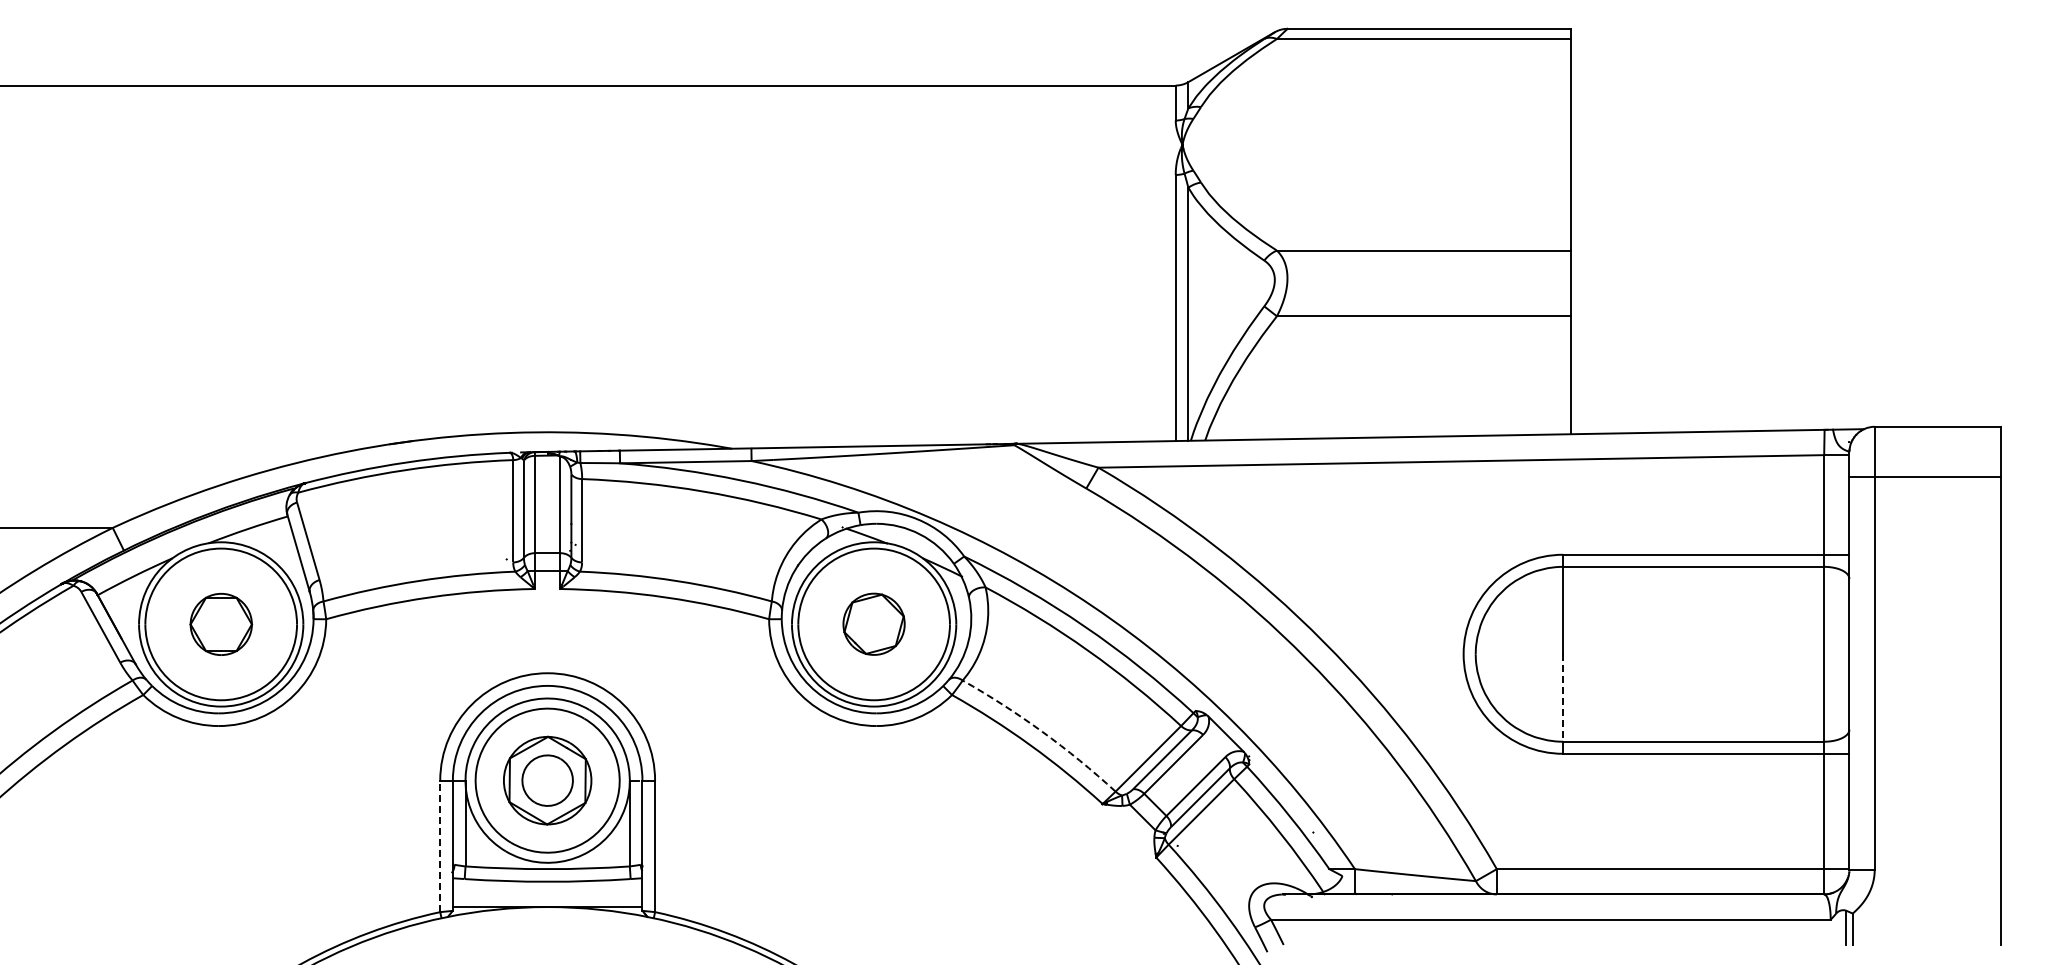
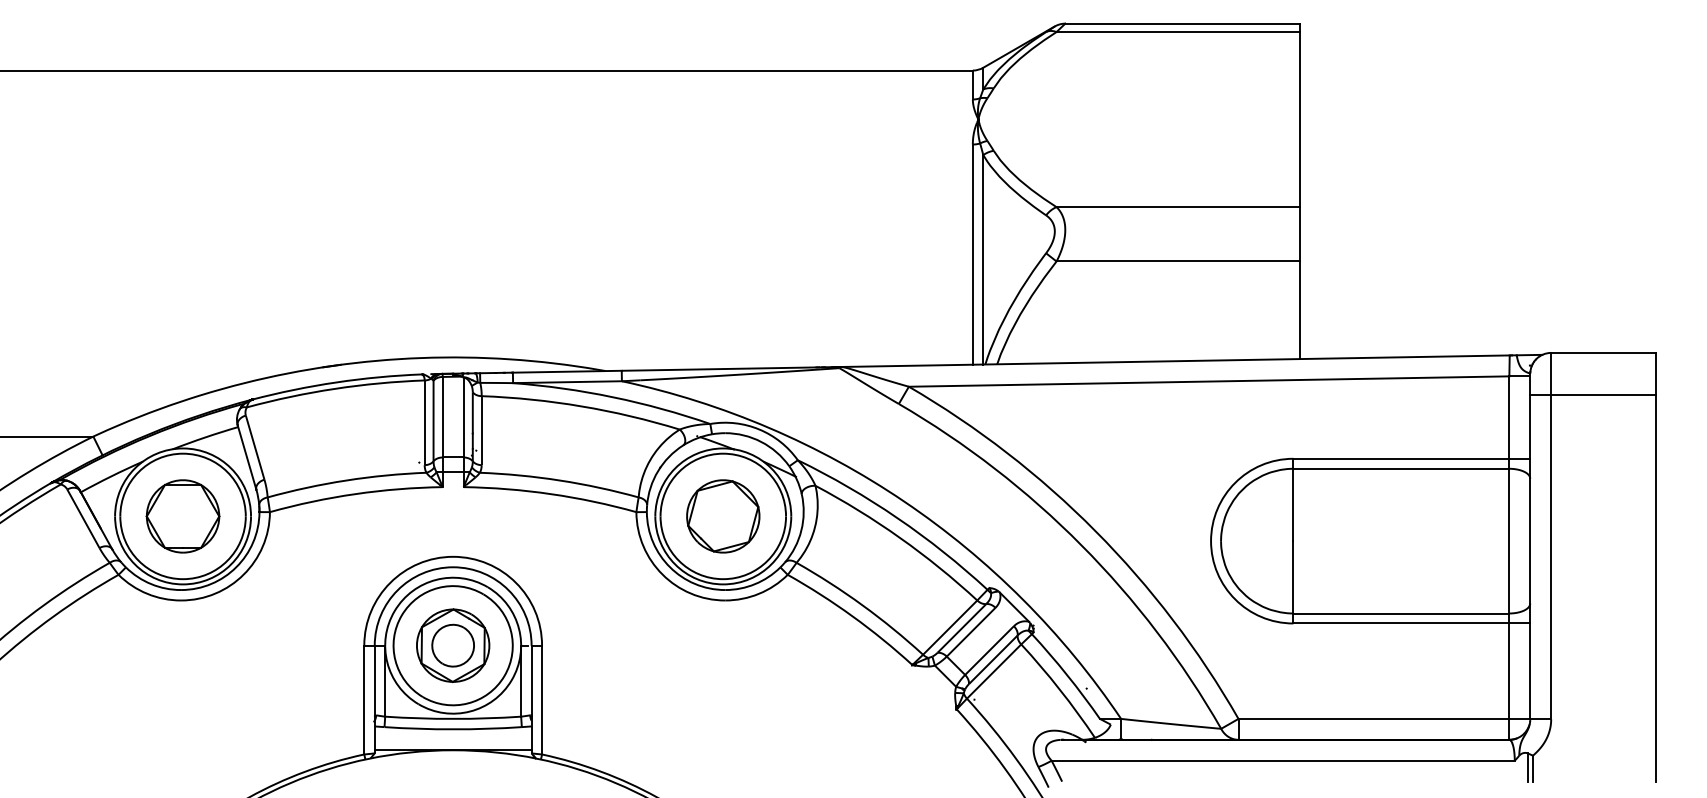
part: (873, 623) -> (722, 515), size x1.43
part: (221, 624) -> (183, 516), size x1.43
line: (1563, 698) -> (1293, 577), dashed -> solid
arc: (1042, 731) -> (862, 605), dashed -> solid
line: (440, 846) -> (364, 700), dashed -> solid

